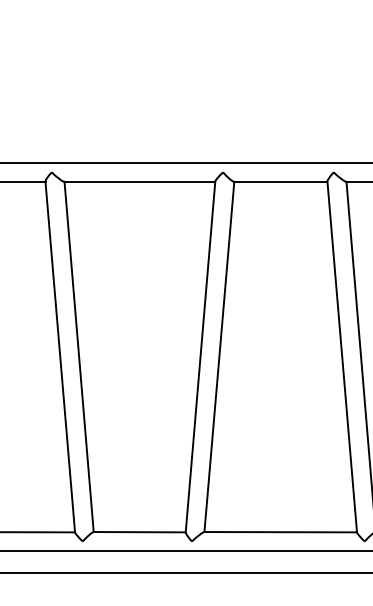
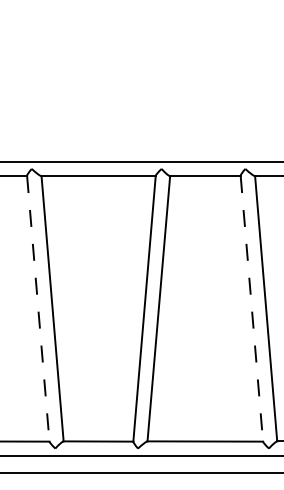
line: (60, 357) -> (38, 309), solid -> dashed
line: (341, 357) -> (251, 309), solid -> dashed

